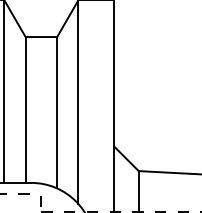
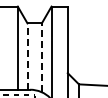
line: (25, 109) -> (27, 56), solid -> dashed
line: (56, 112) -> (41, 57), solid -> dashed

